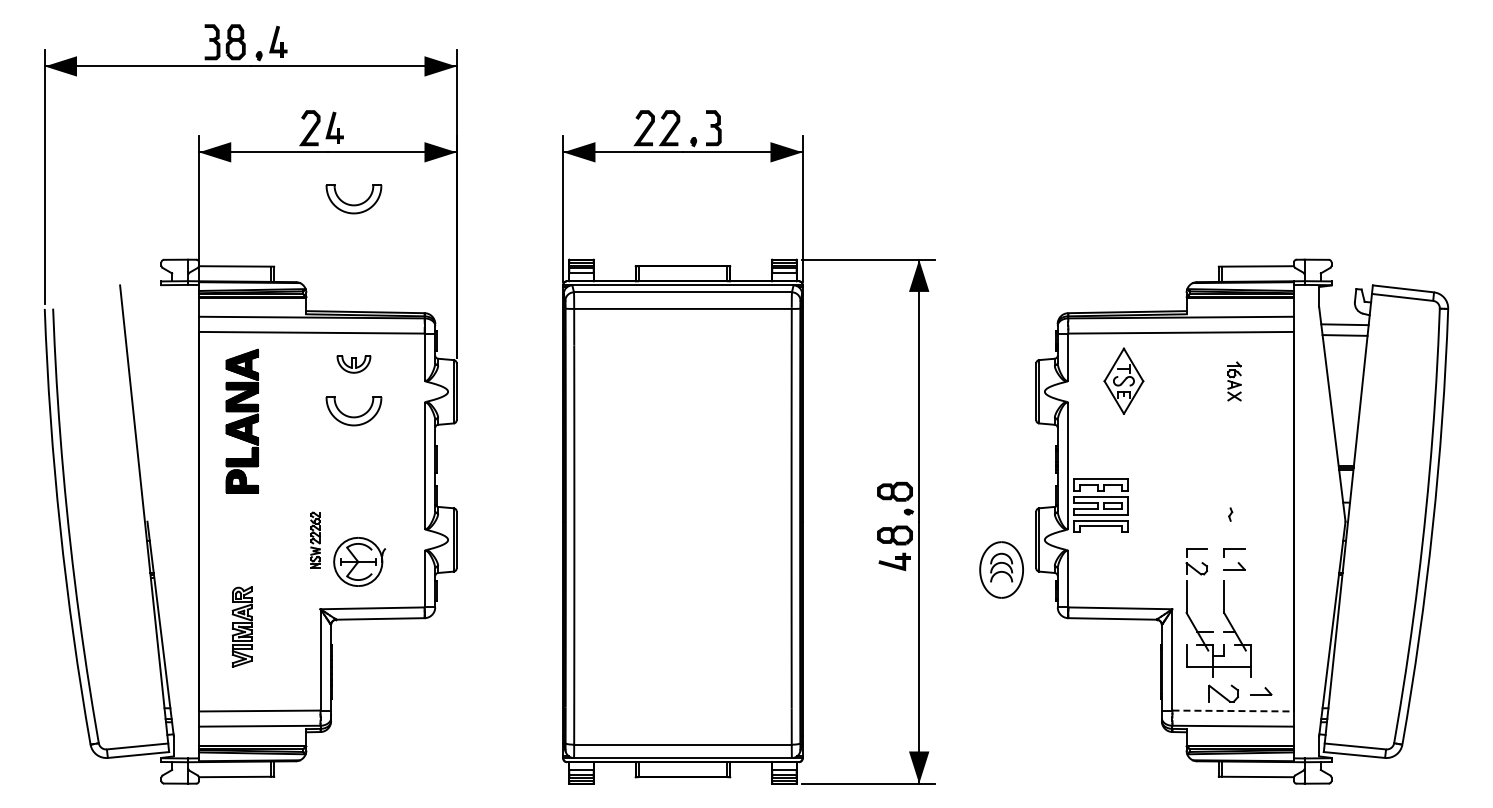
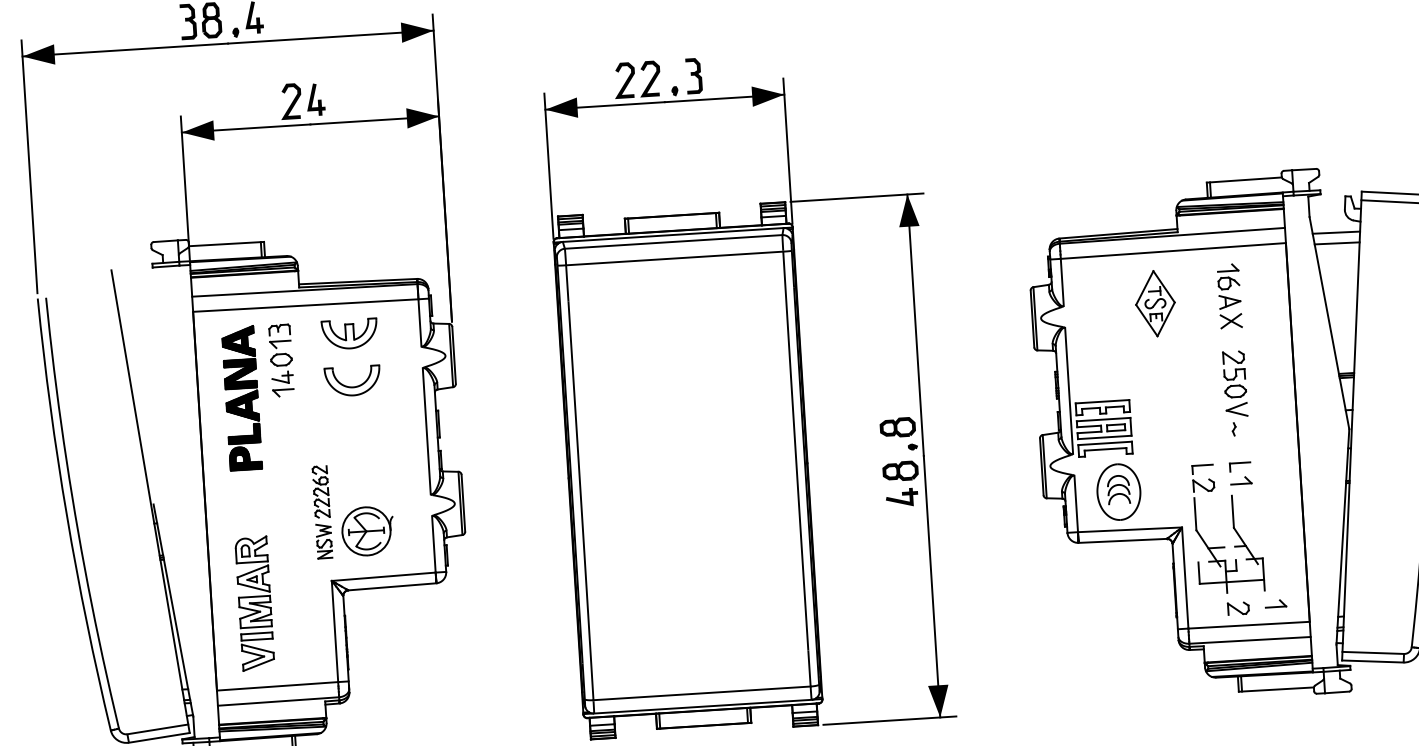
part: (353, 199) -> (339, 169), removed
part: (353, 364) -> (349, 334), size x1.67
part: (1123, 380) -> (1154, 302), moved
part: (1234, 381) -> (1229, 296), size x1.67
part: (283, 385) -> (280, 359), added
part: (1234, 469) -> (1235, 384), added
part: (315, 540) -> (322, 512), size x1.67
part: (1001, 569) -> (1118, 491), moved
part: (241, 626) -> (254, 603), size x1.67
part: (1223, 693) -> (1238, 608), size x0.71
line: (1233, 711) -> (1249, 625), dashed -> solid

